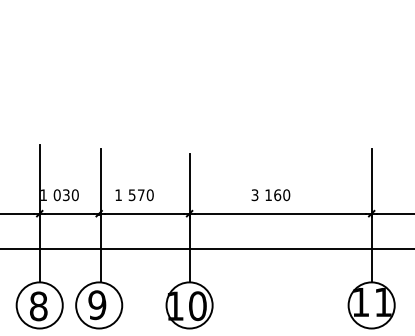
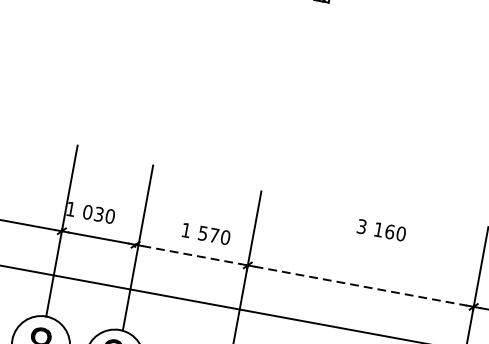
text: (134, 195) -> (205, 234), moved
text: (270, 195) -> (381, 230), moved
line: (144, 213) -> (191, 254), solid -> dashed
line: (280, 213) -> (360, 285), solid -> dashed

